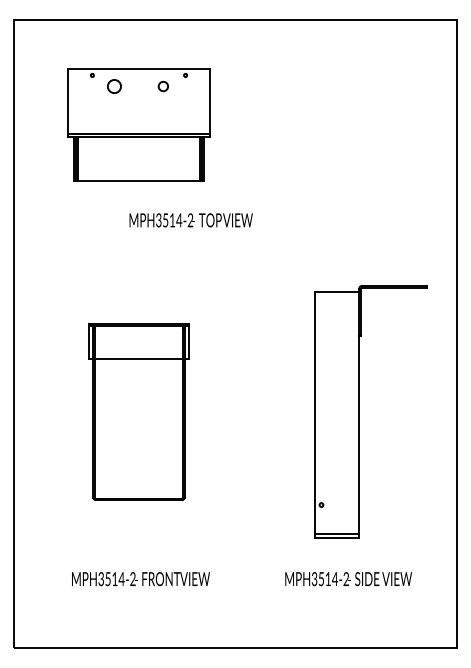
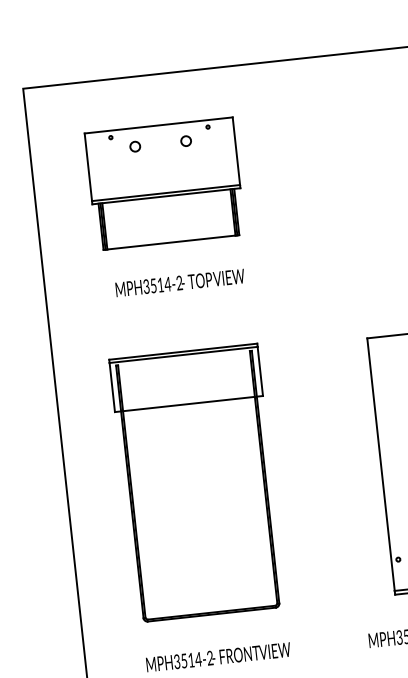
circle: (114, 86) -> (135, 146), size x0.71
text: (190, 220) -> (179, 283), moved
part: (138, 411) -> (196, 482), size x1.43

